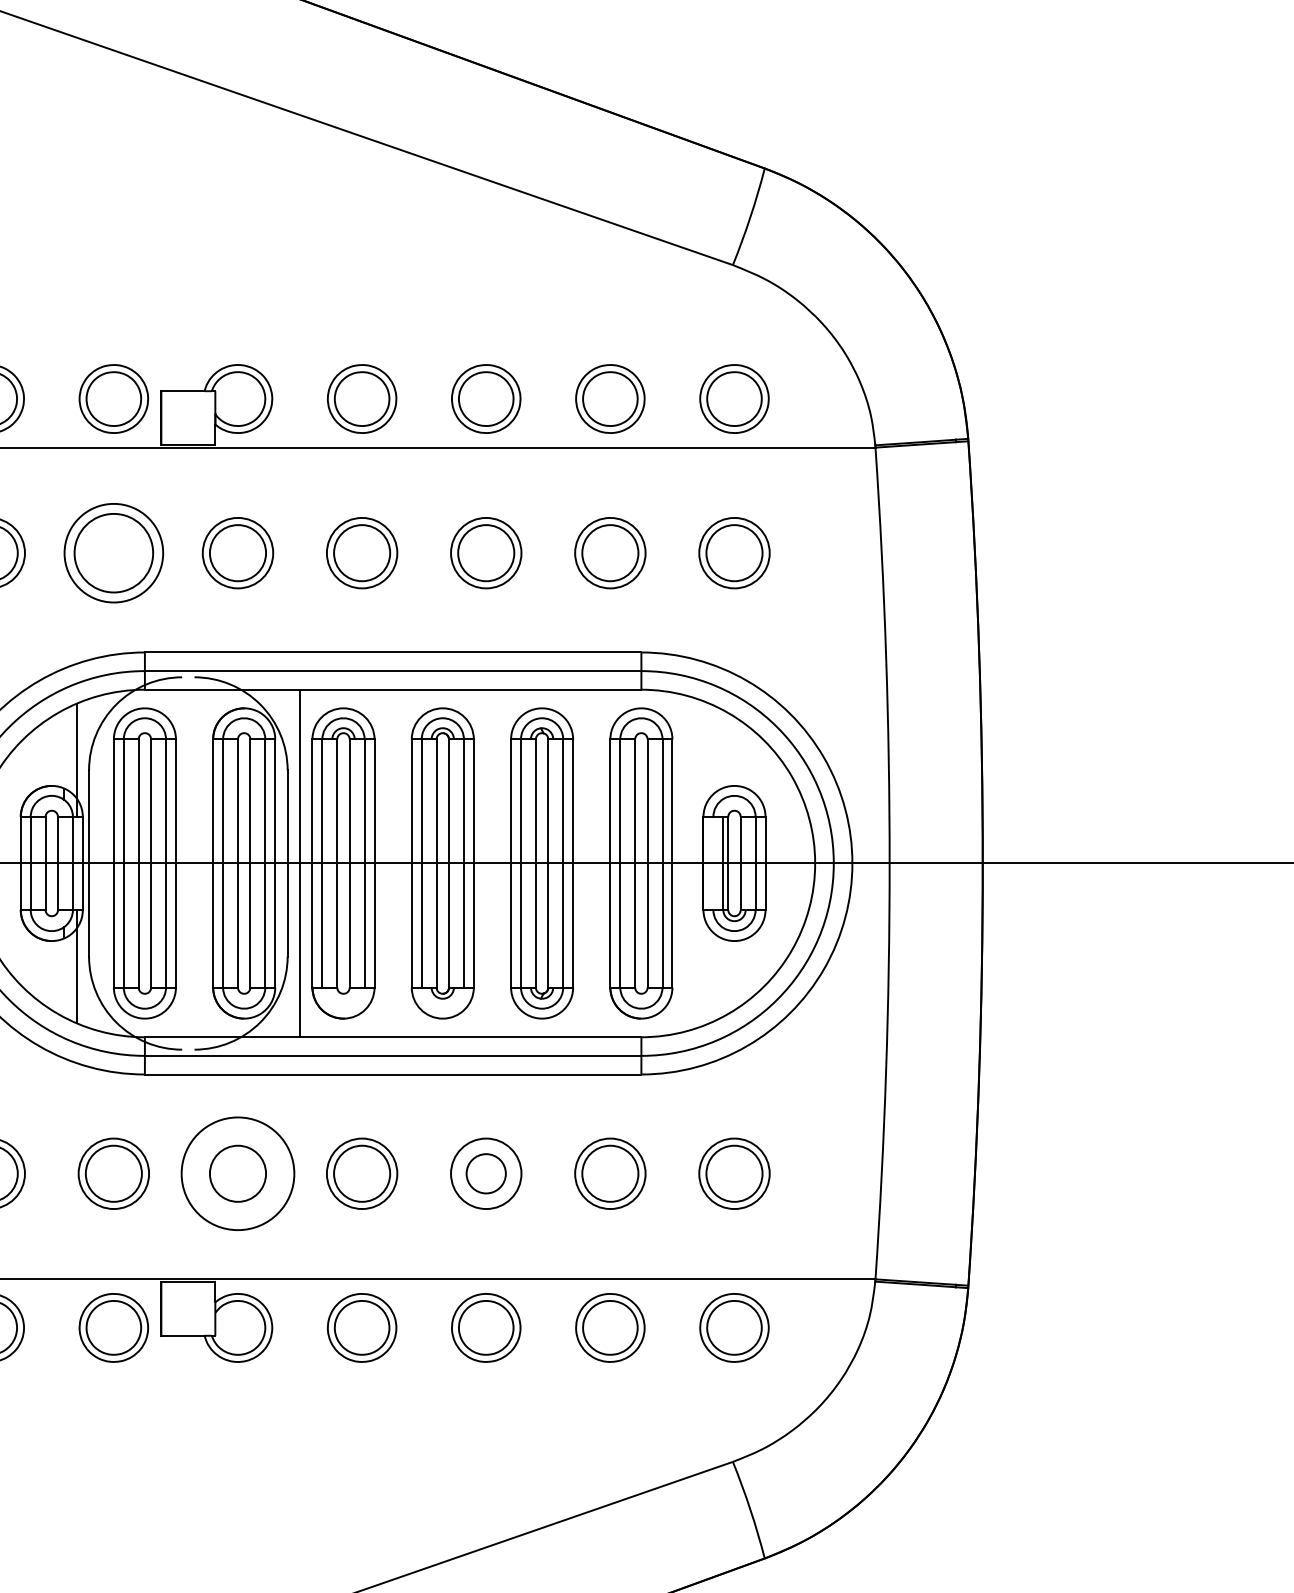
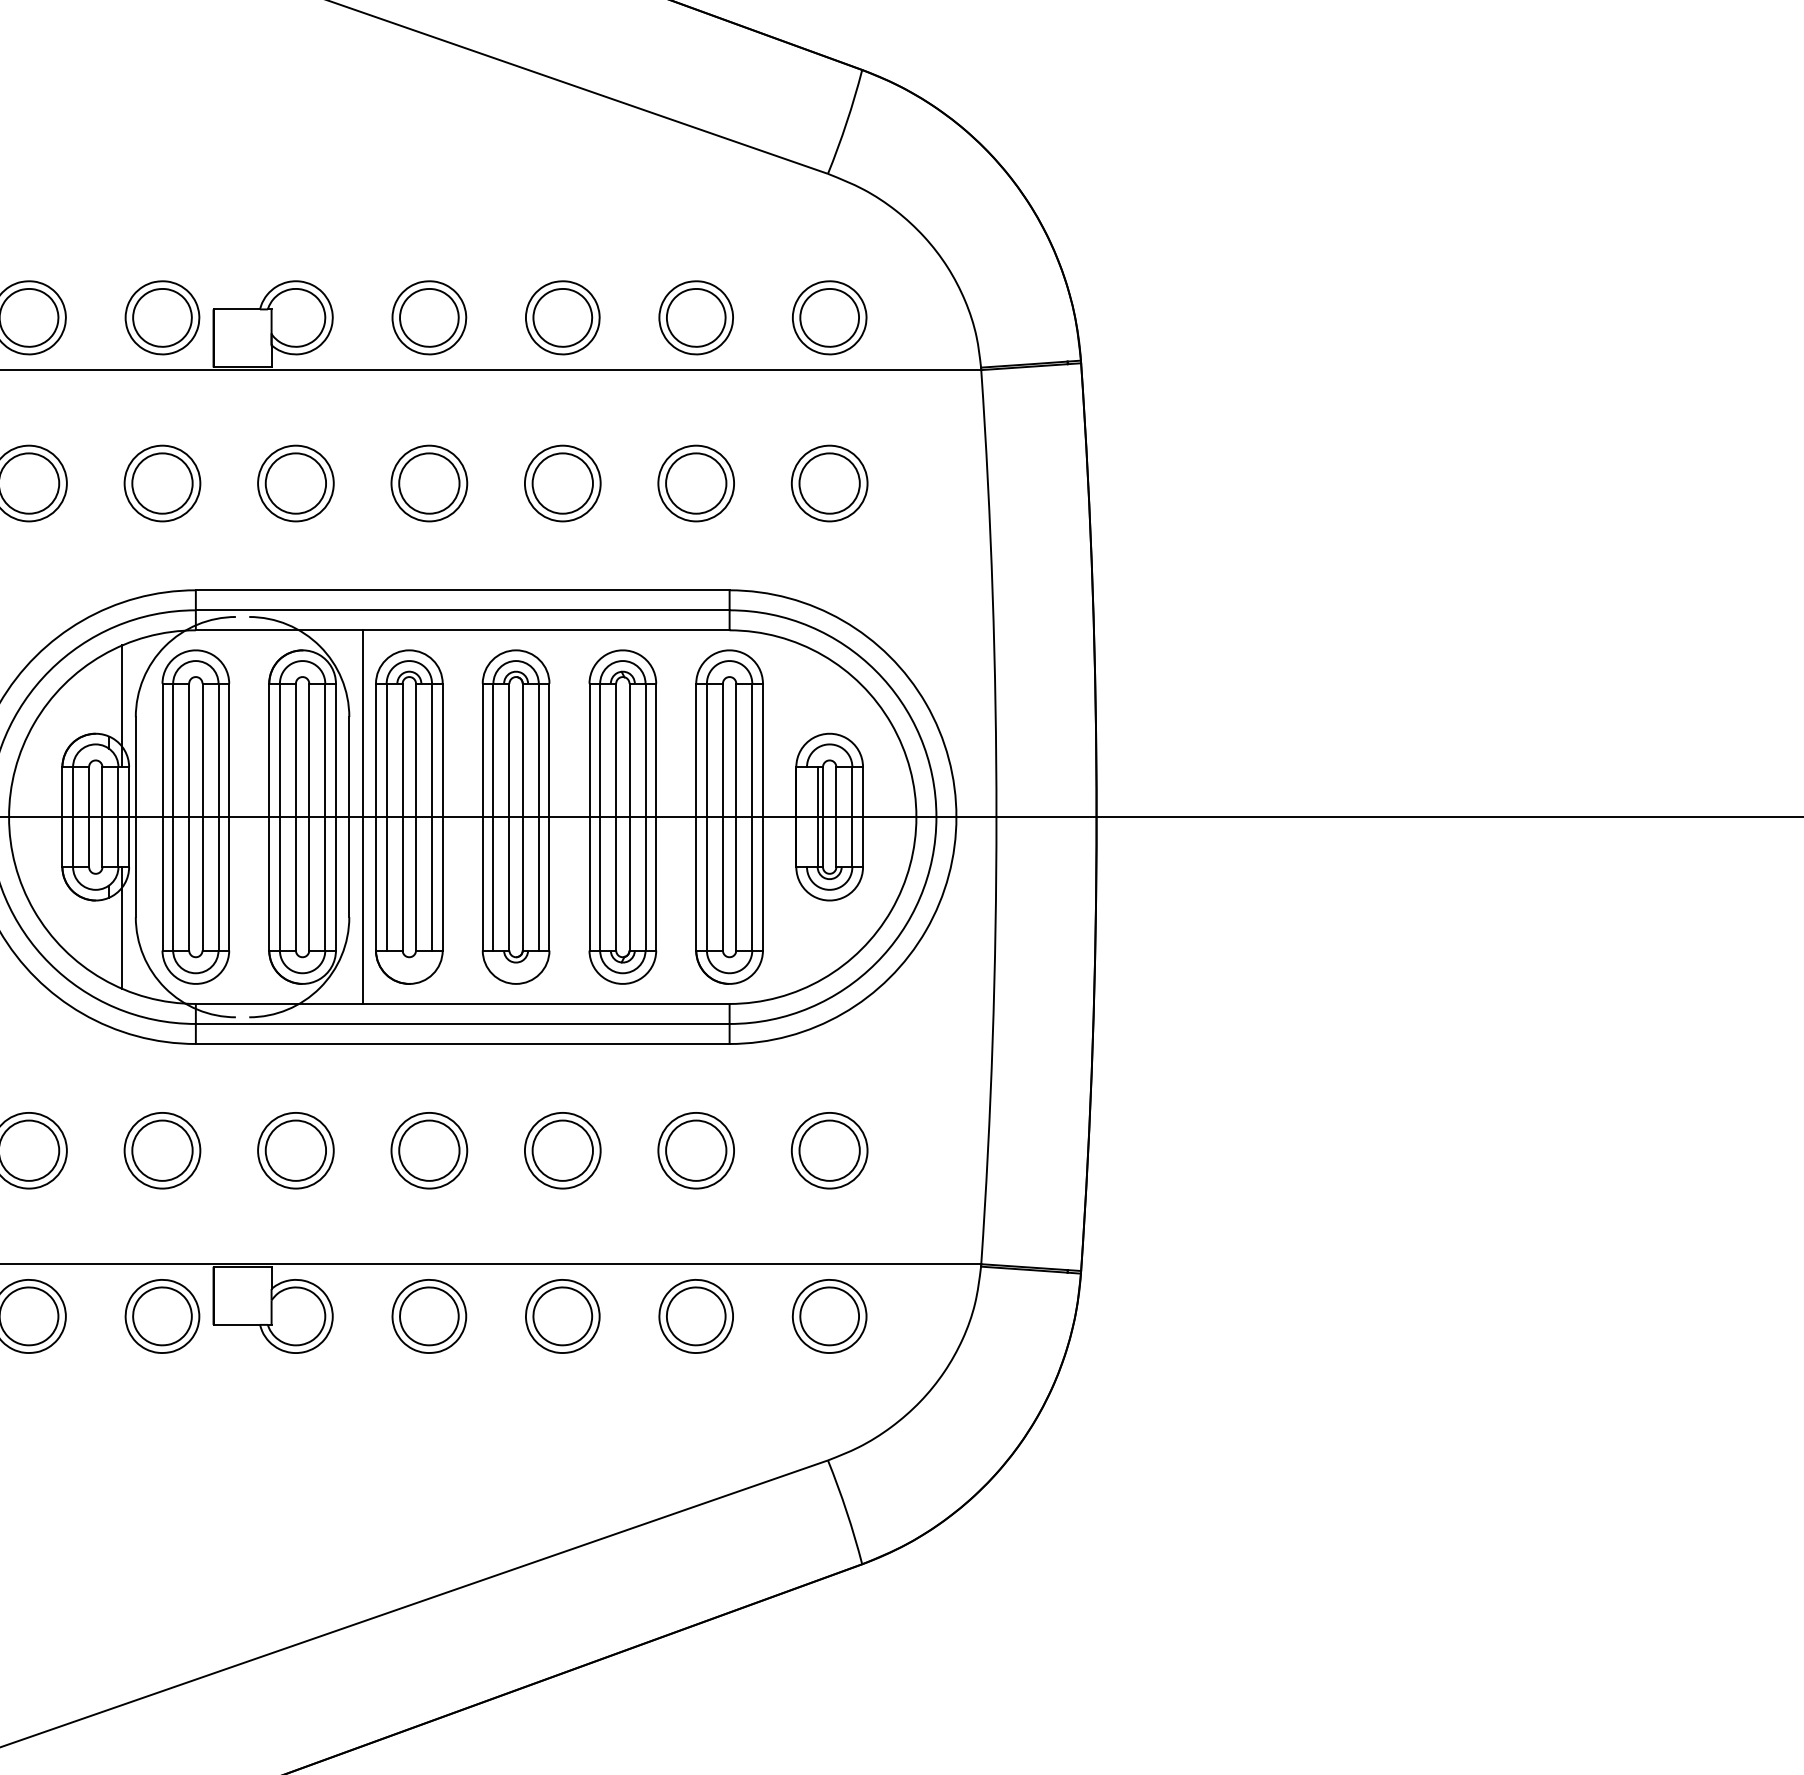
part: (113, 553) -> (162, 483), size x0.71
circle: (237, 1173) -> (295, 1150), size x0.62
circle: (485, 1173) -> (562, 1150), size x1.43

